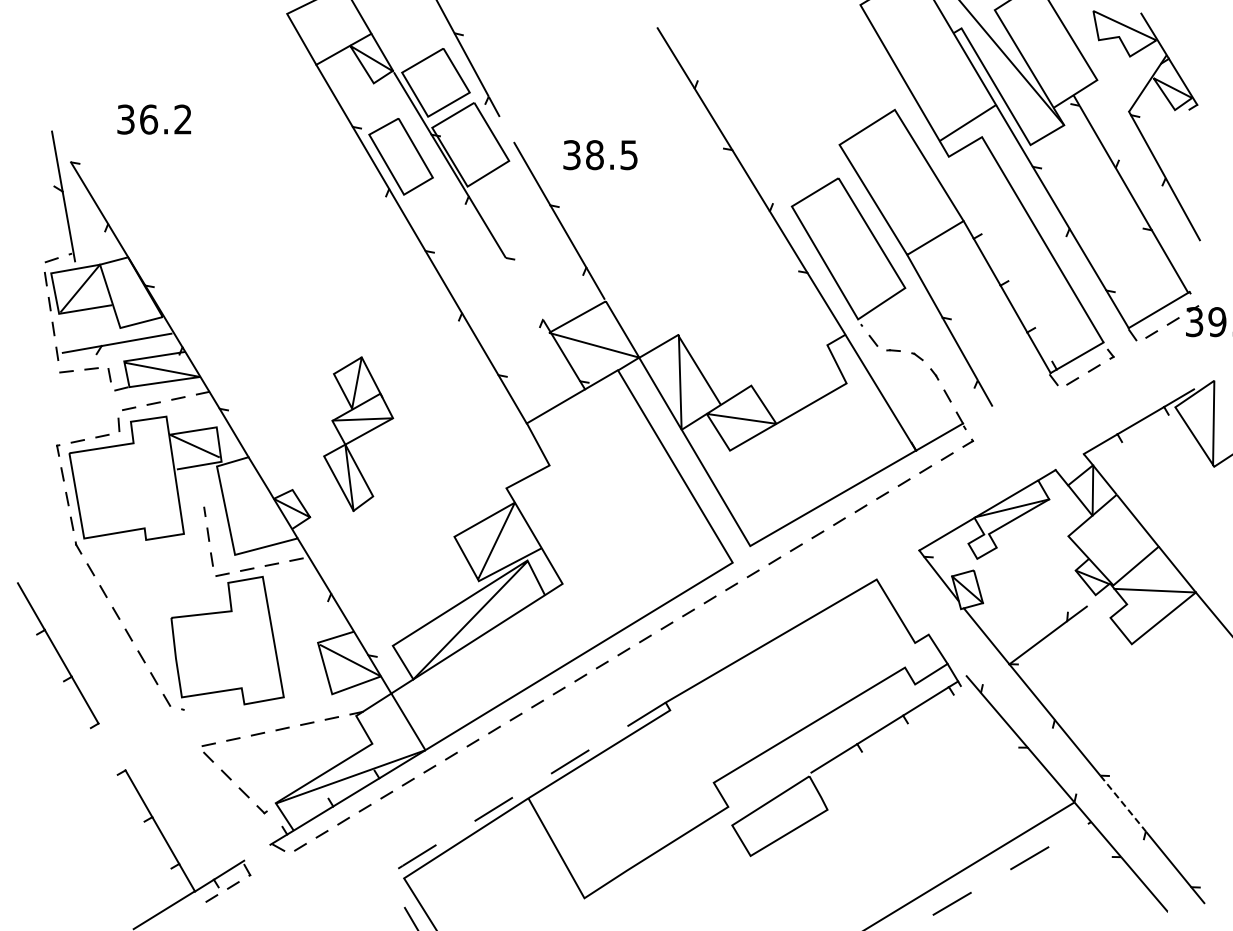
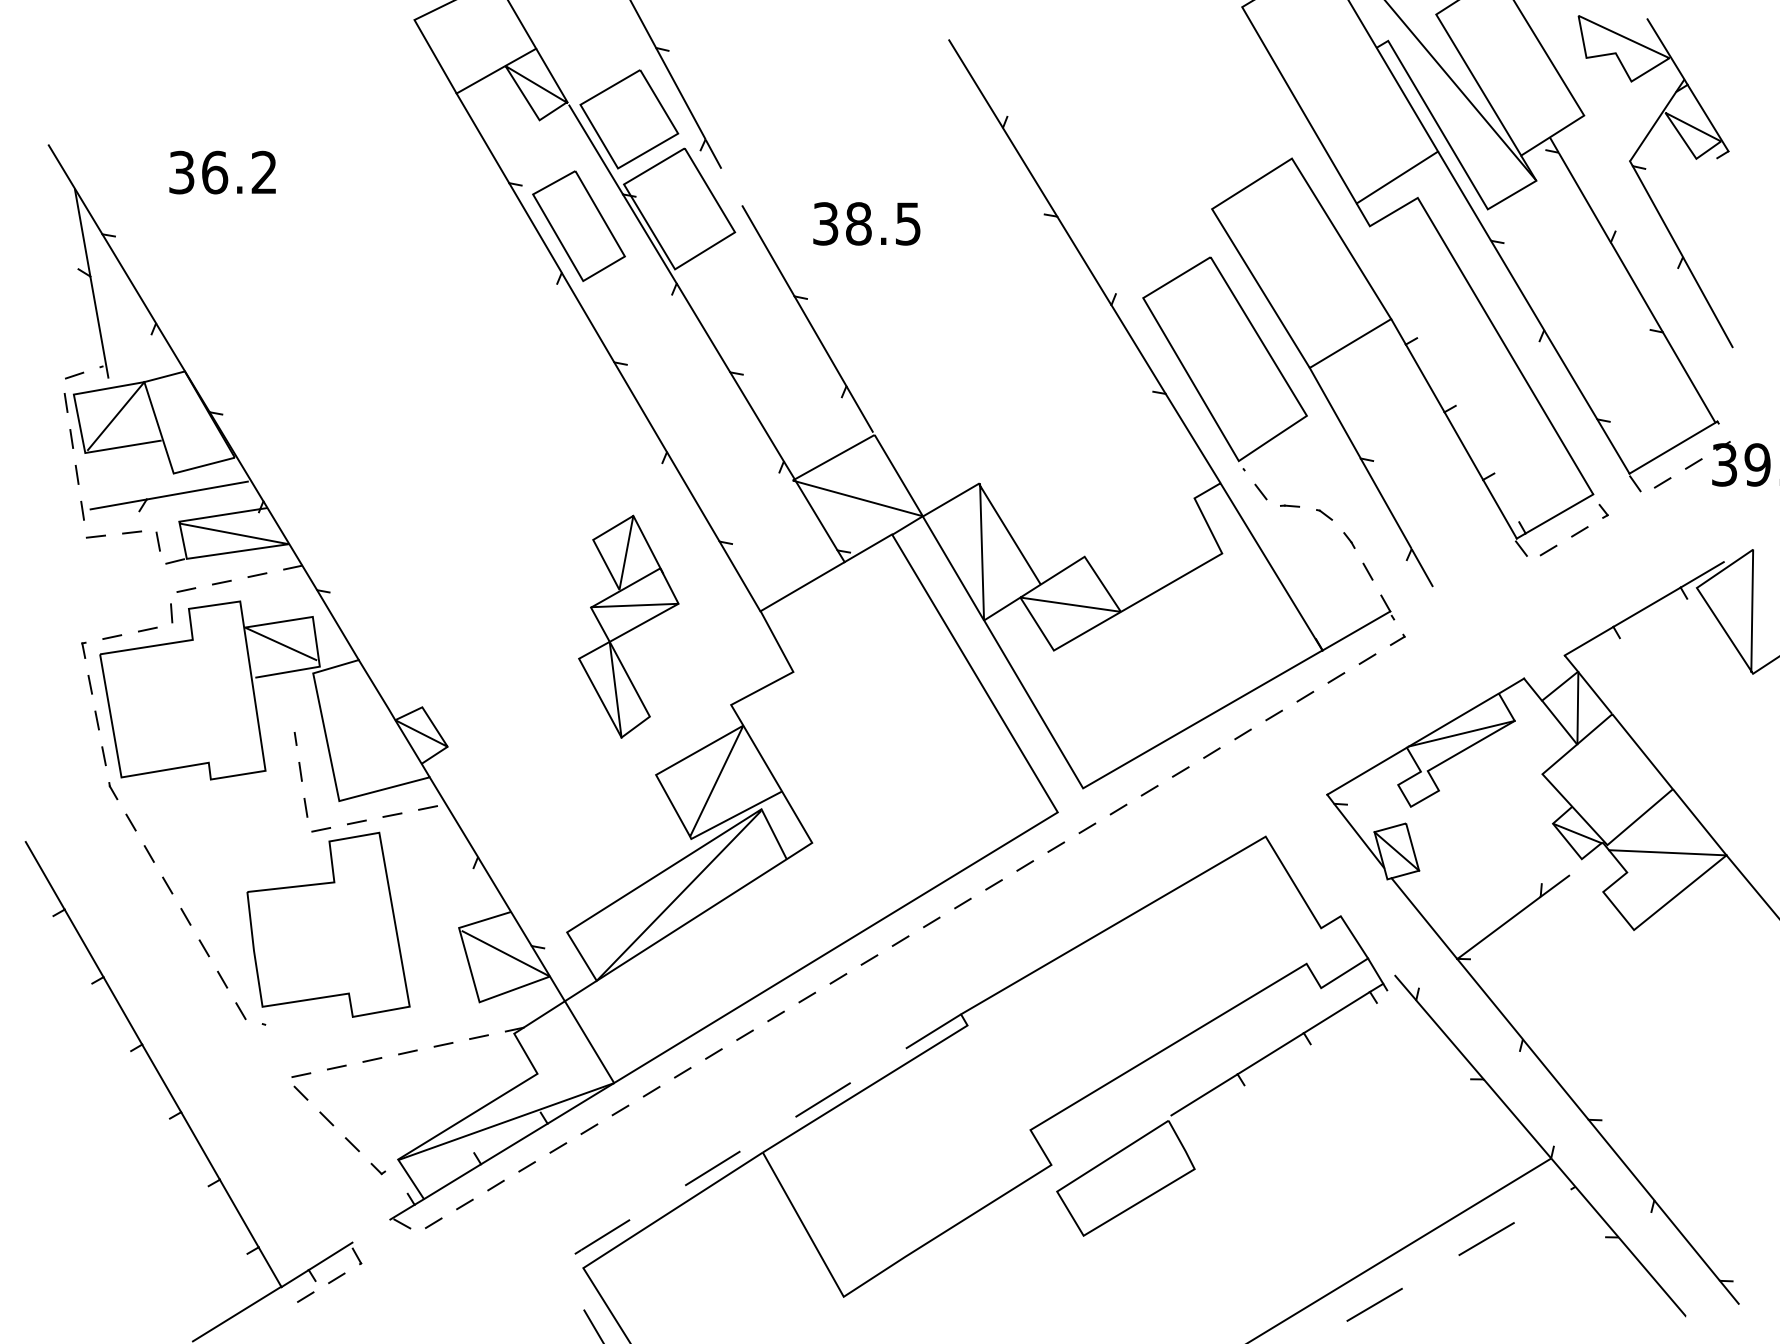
line: (52, 131) -> (75, 189), added
line: (524, 288) -> (757, 416), added
part: (358, 433) -> (628, 625), moved
line: (111, 746) -> (160, 1077), added
line: (1123, 803) -> (1622, 1160), dashed -> solid

